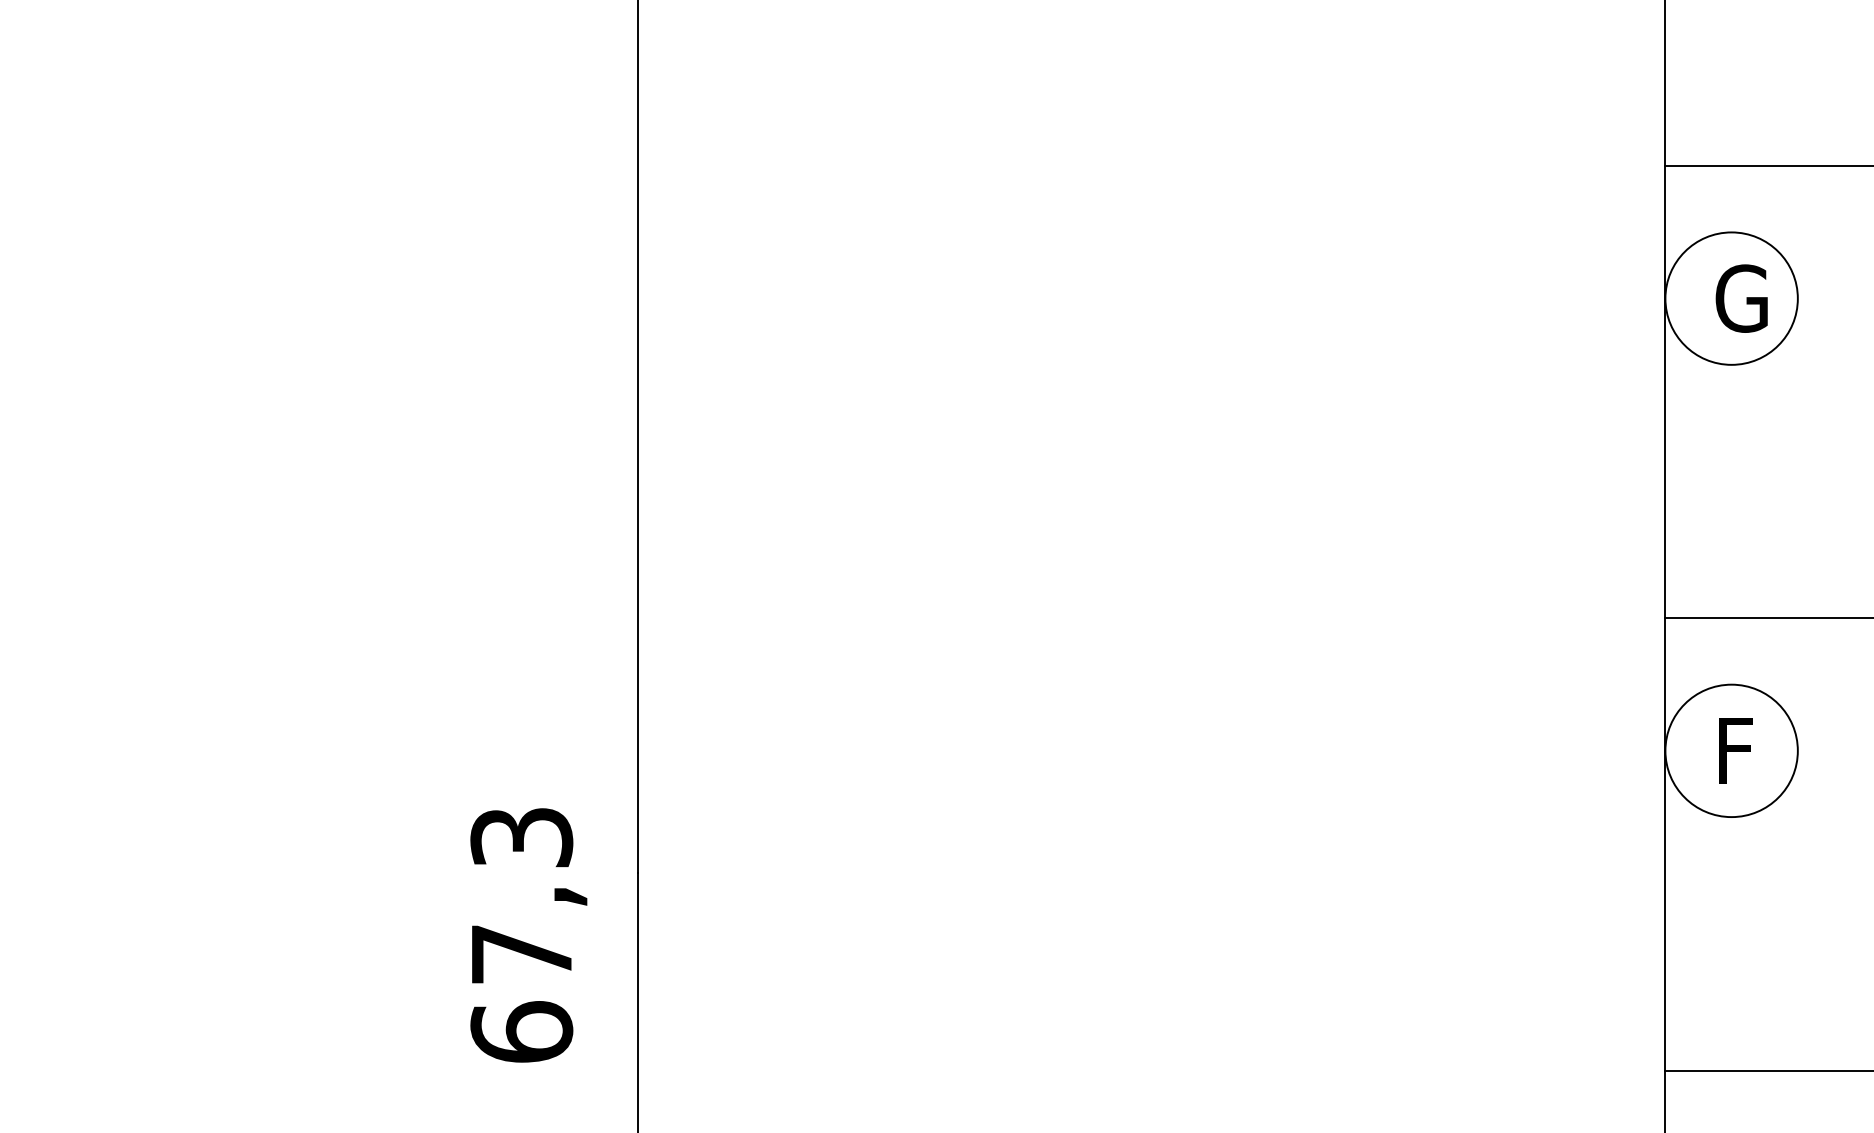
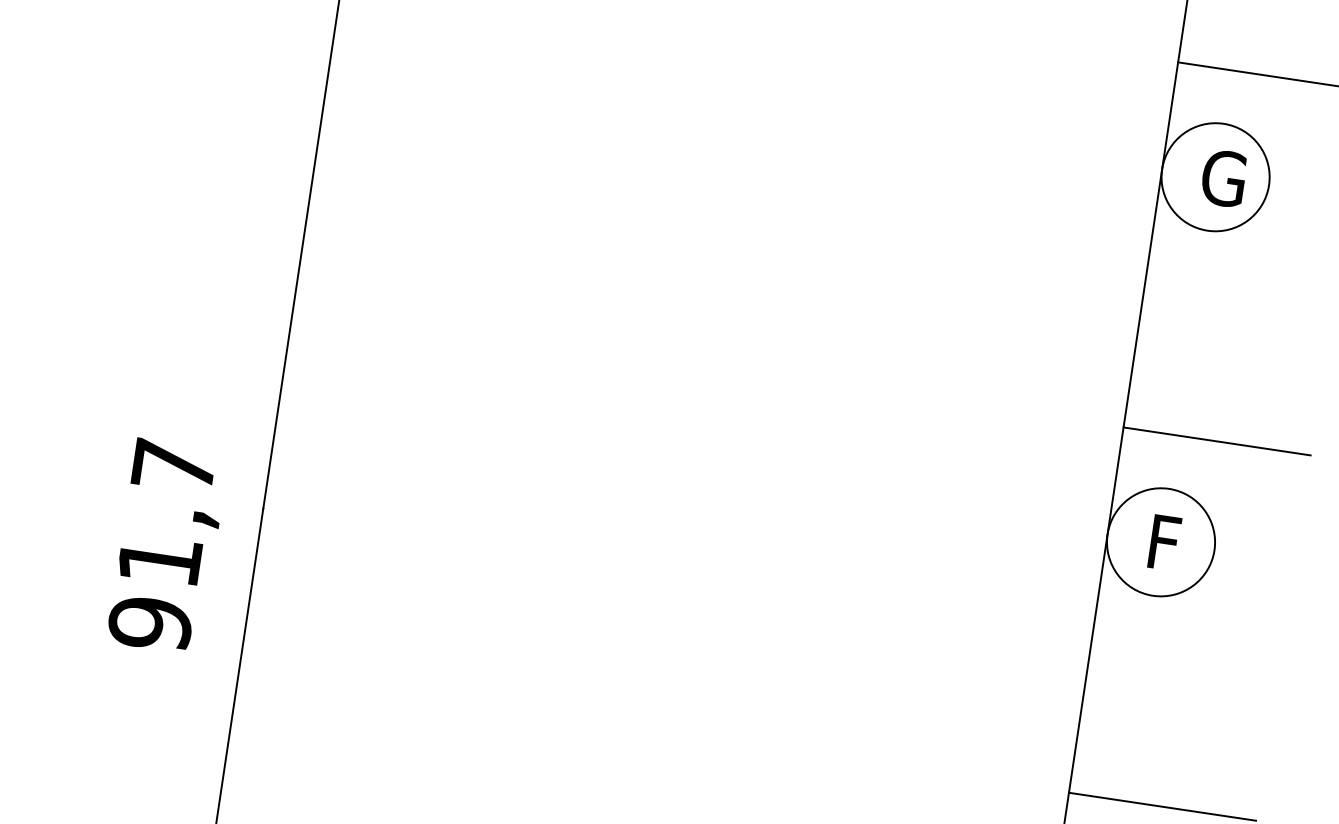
text: (521, 935) -> (161, 545), 67,3 -> 91,7

